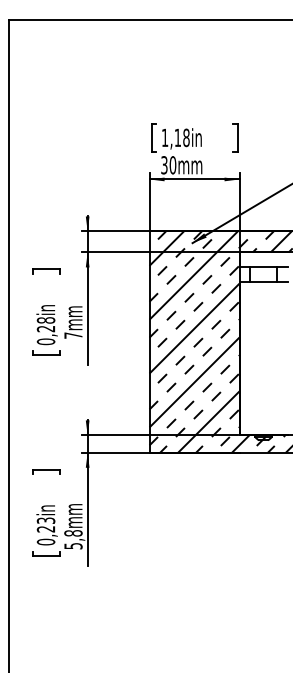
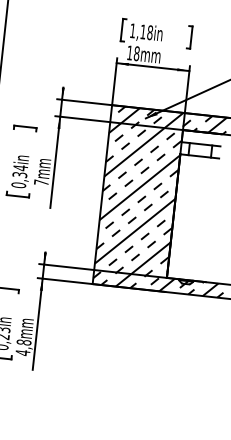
text: (168, 165) -> (133, 53), 30mm -> 18mm
text: (45, 324) -> (19, 171), 0,28in -> 0,34in
text: (73, 545) -> (23, 352), 5,8mm -> 4,8mm

